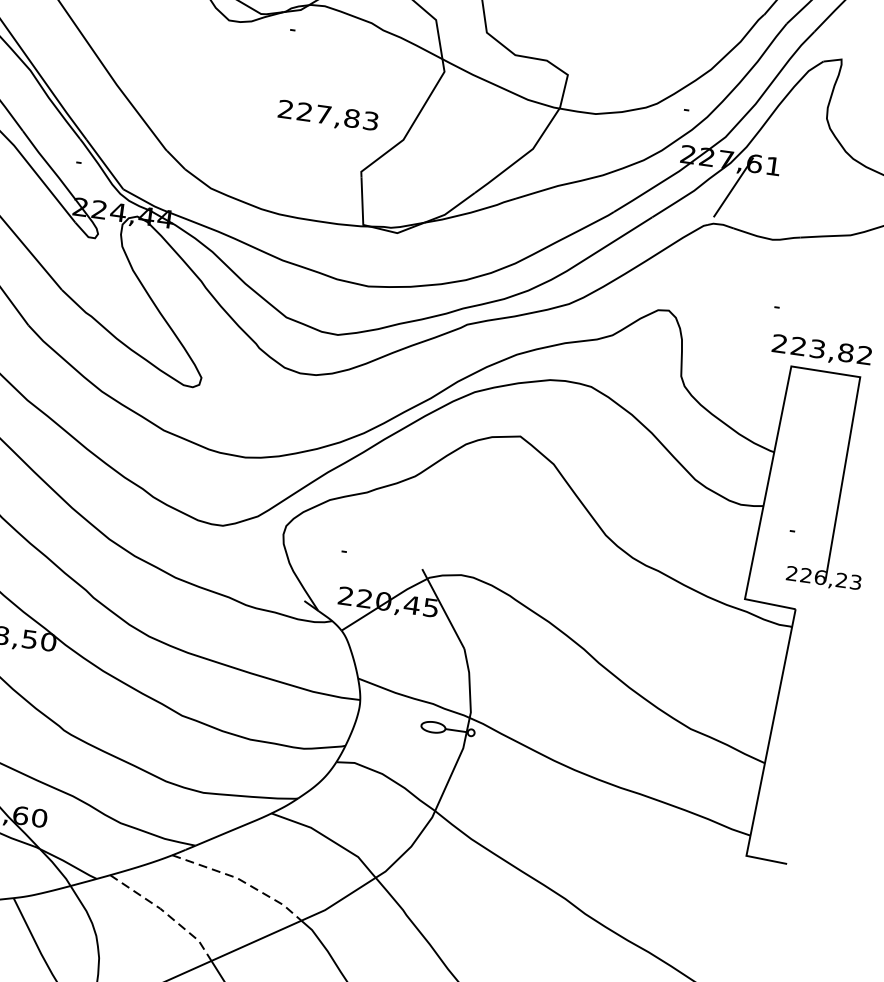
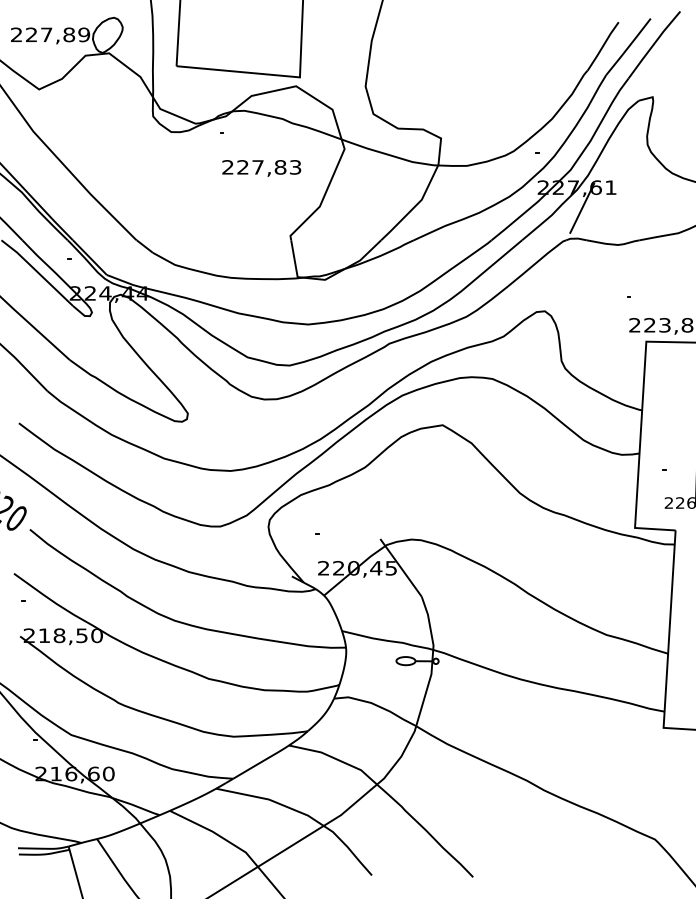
text: (327, 116) -> (261, 168), moved
line: (241, 881) -> (272, 801), dashed -> solid
line: (166, 913) -> (217, 834), dashed -> solid

